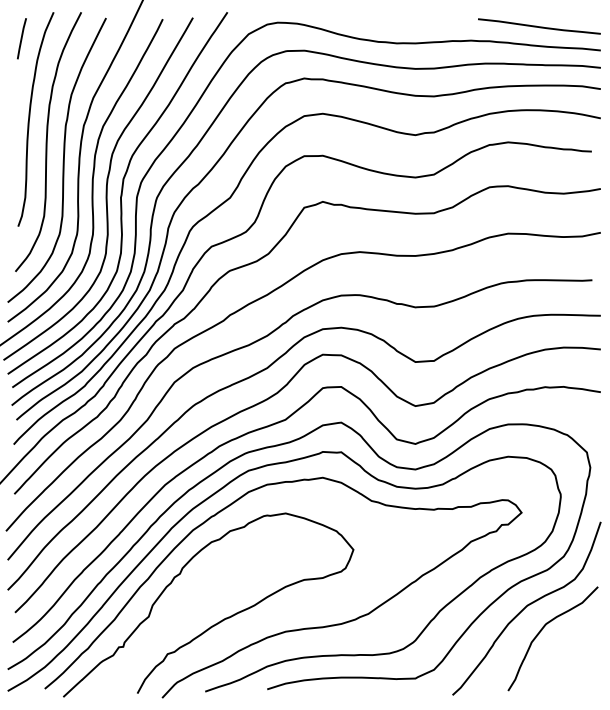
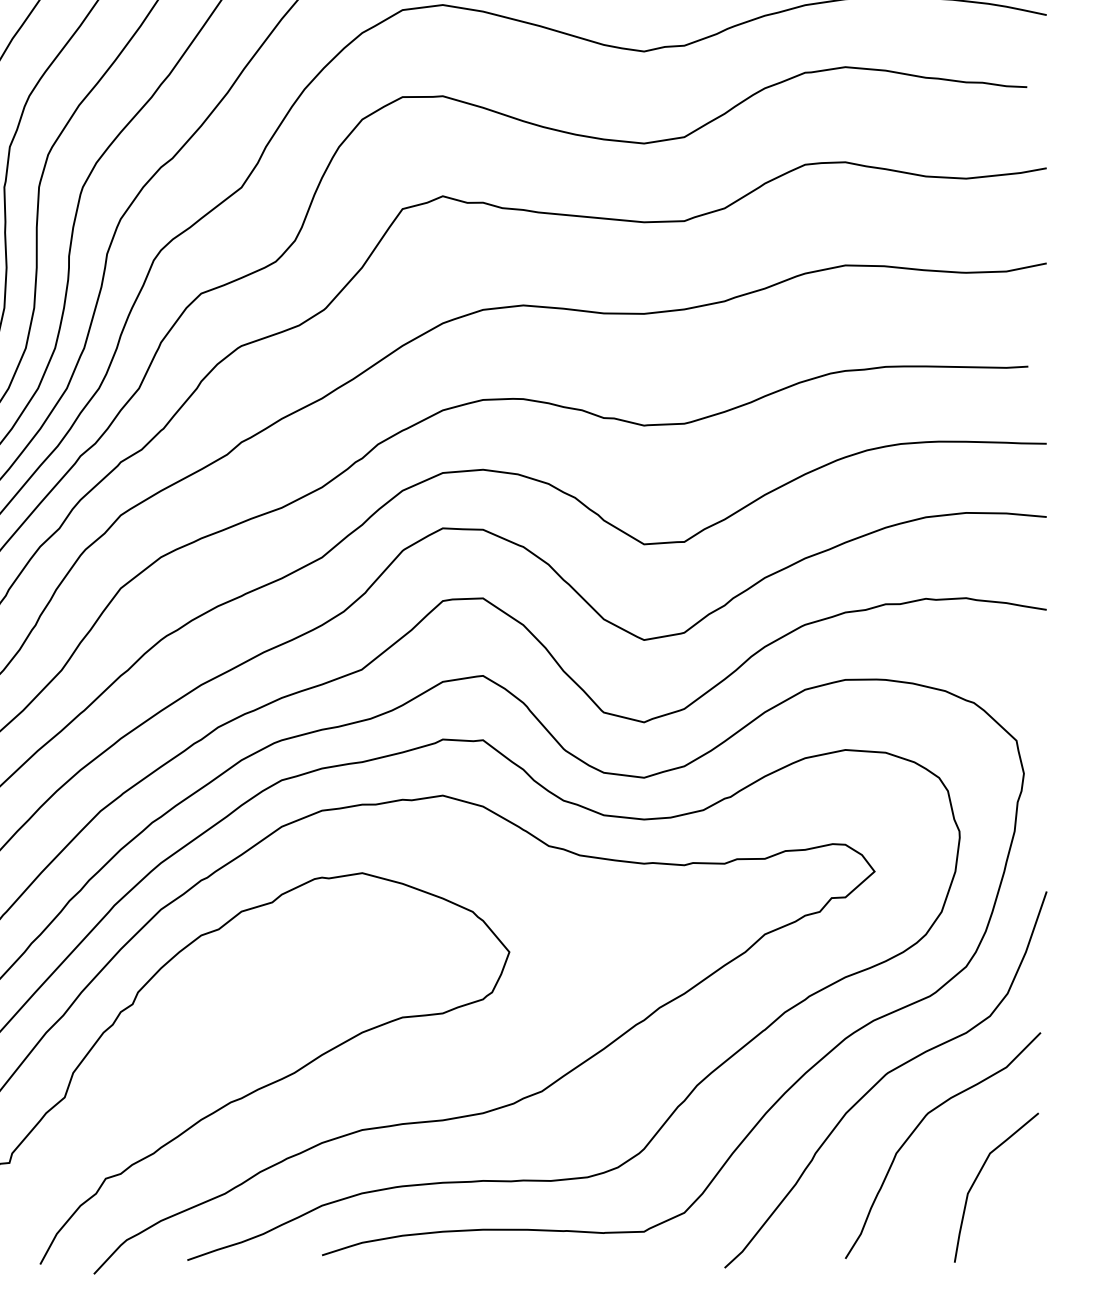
curve: (569, 654) -> (978, 1179), added

